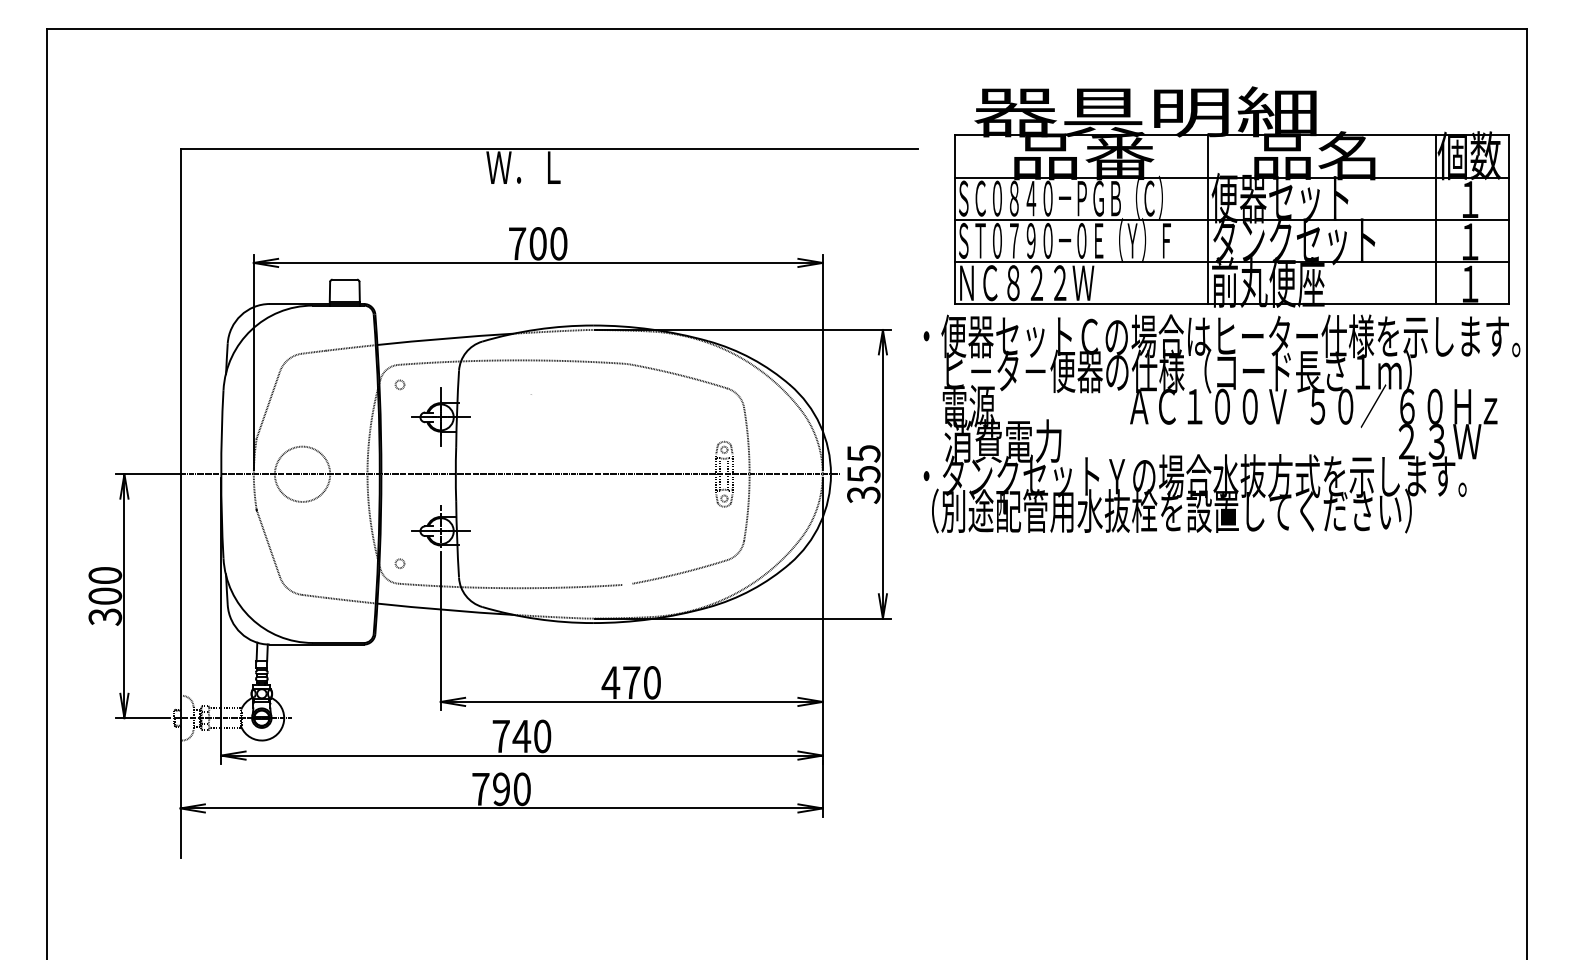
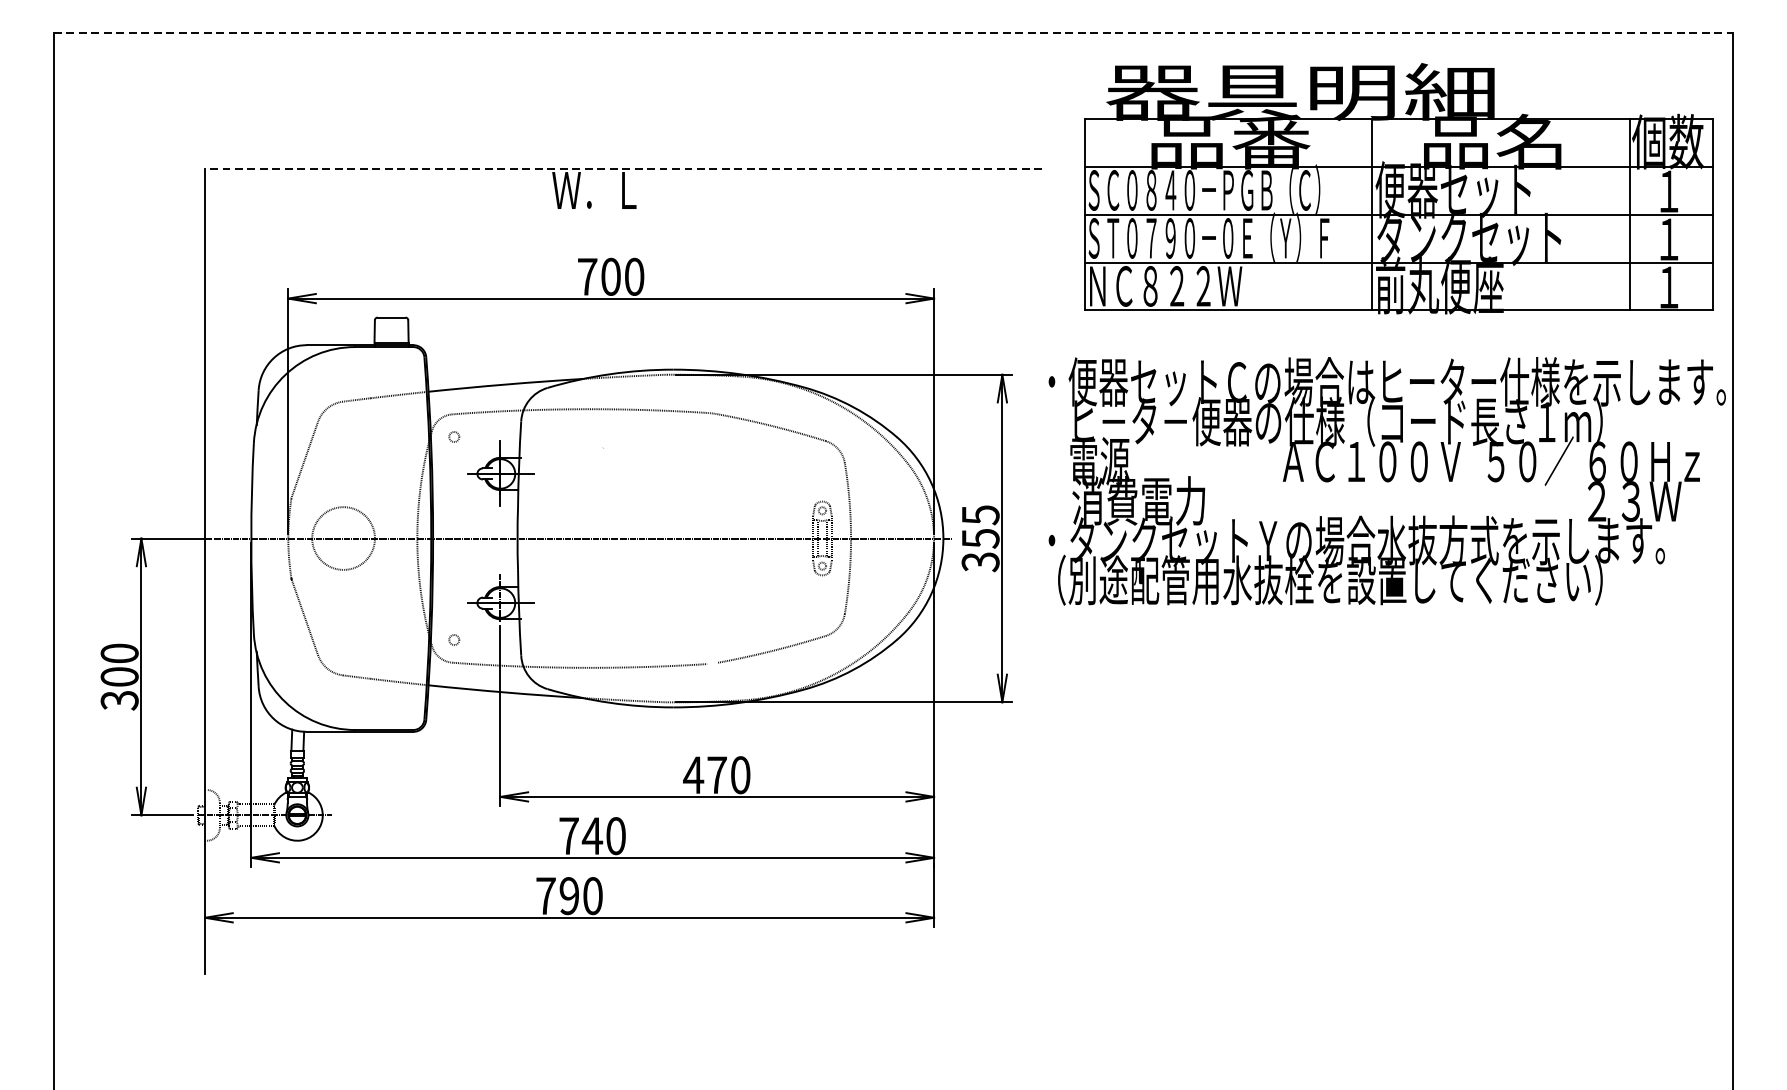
line: (786, 28) -> (892, 32), solid -> dashed
line: (549, 149) -> (623, 169), solid -> dashed
part: (1231, 196) -> (1398, 188), moved

